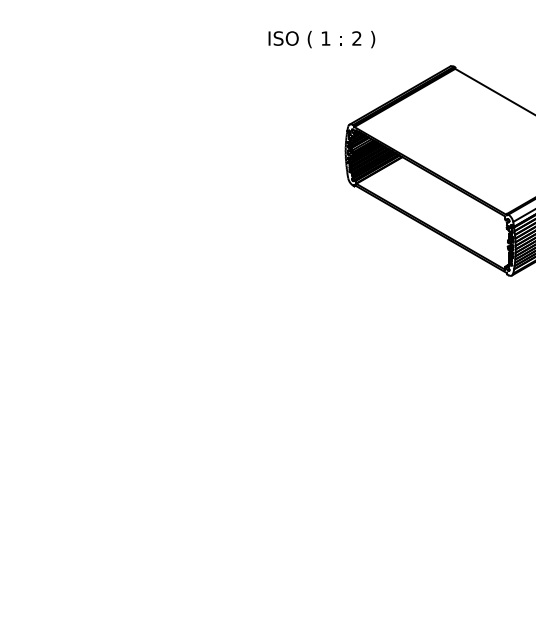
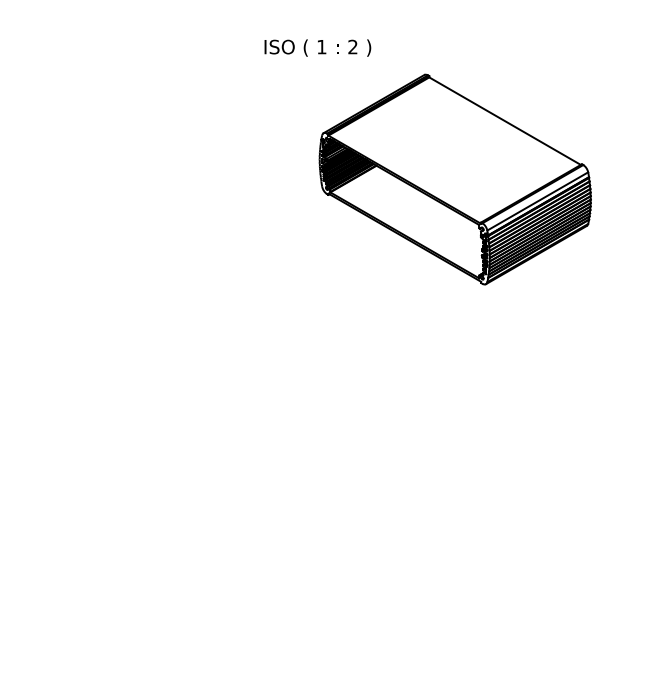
text: (321, 38) -> (317, 47), moved

